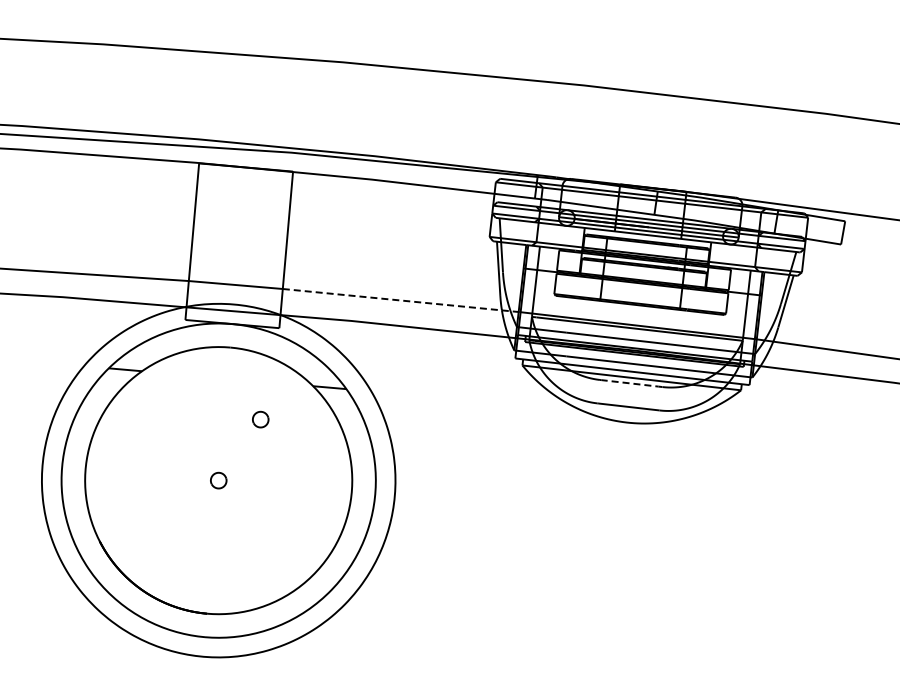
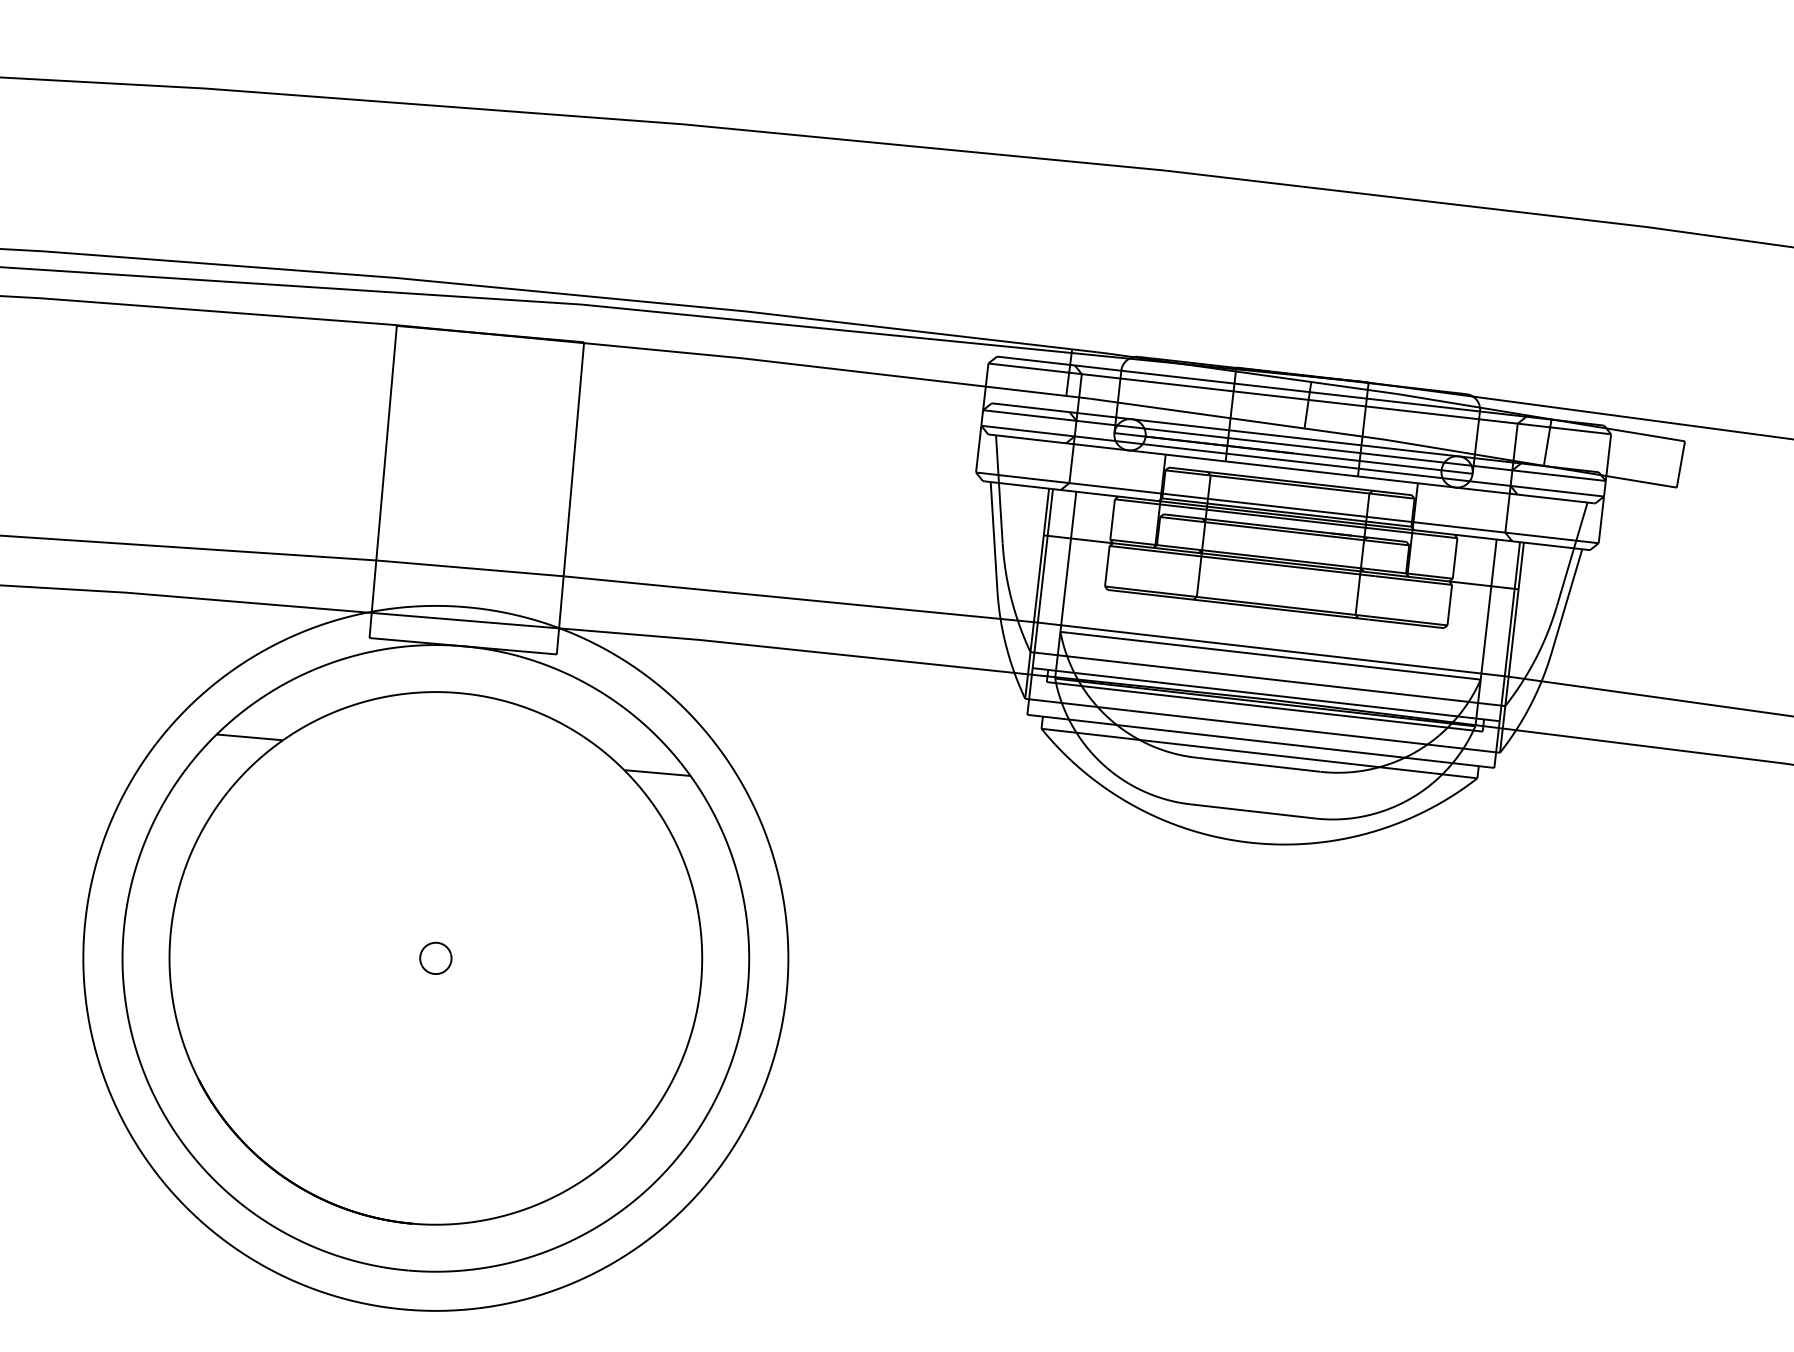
line: (402, 300) -> (802, 599), dashed -> solid
line: (632, 383) -> (1260, 764), dashed -> solid
part: (260, 419) -> (519, 836), removed

